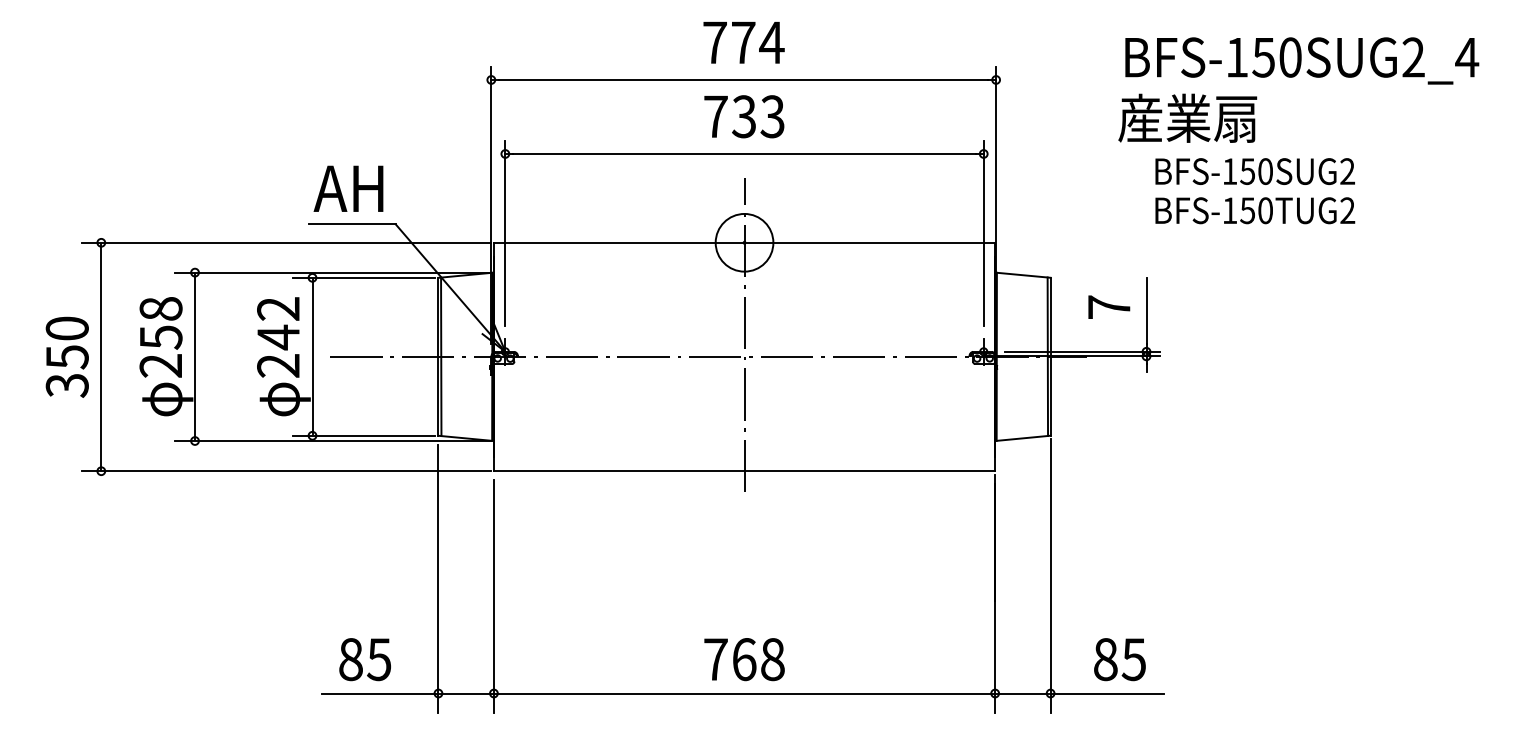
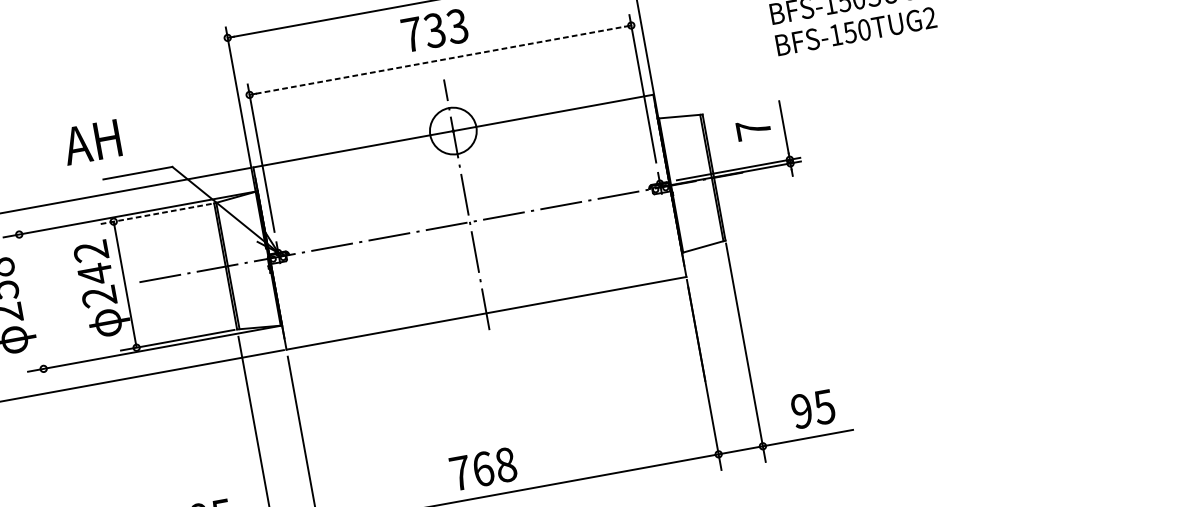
line: (745, 153) -> (441, 59), solid -> dashed
text: (348, 188) -> (91, 142), moved
line: (363, 277) -> (154, 214), solid -> dashed
line: (195, 356) -> (31, 301), removed
text: (744, 659) -> (483, 469), moved
text: (1105, 659) -> (801, 411), 85 -> 95

